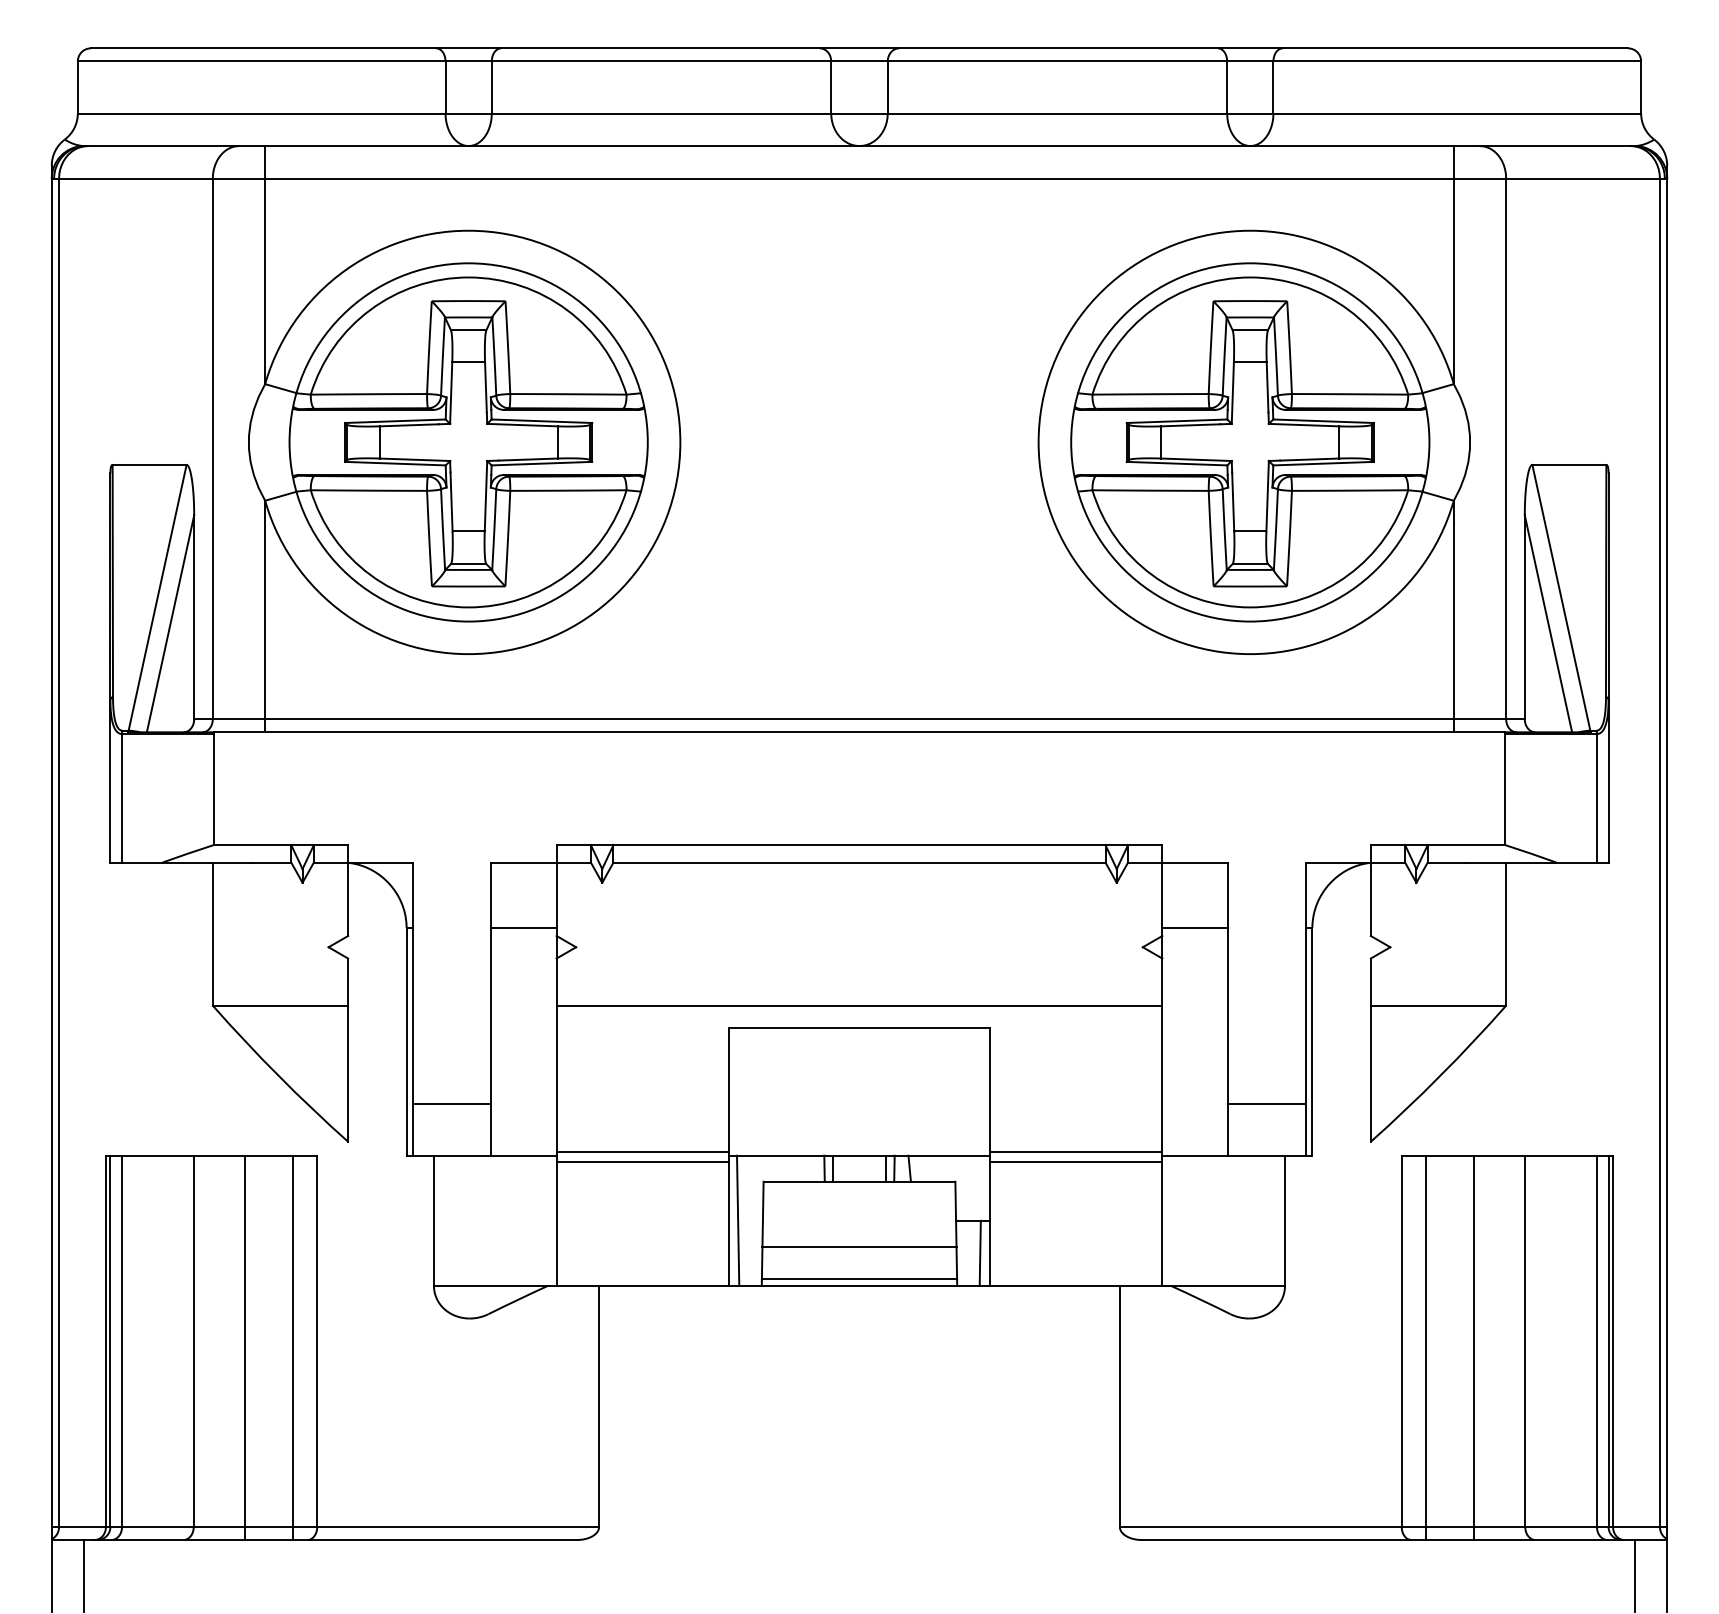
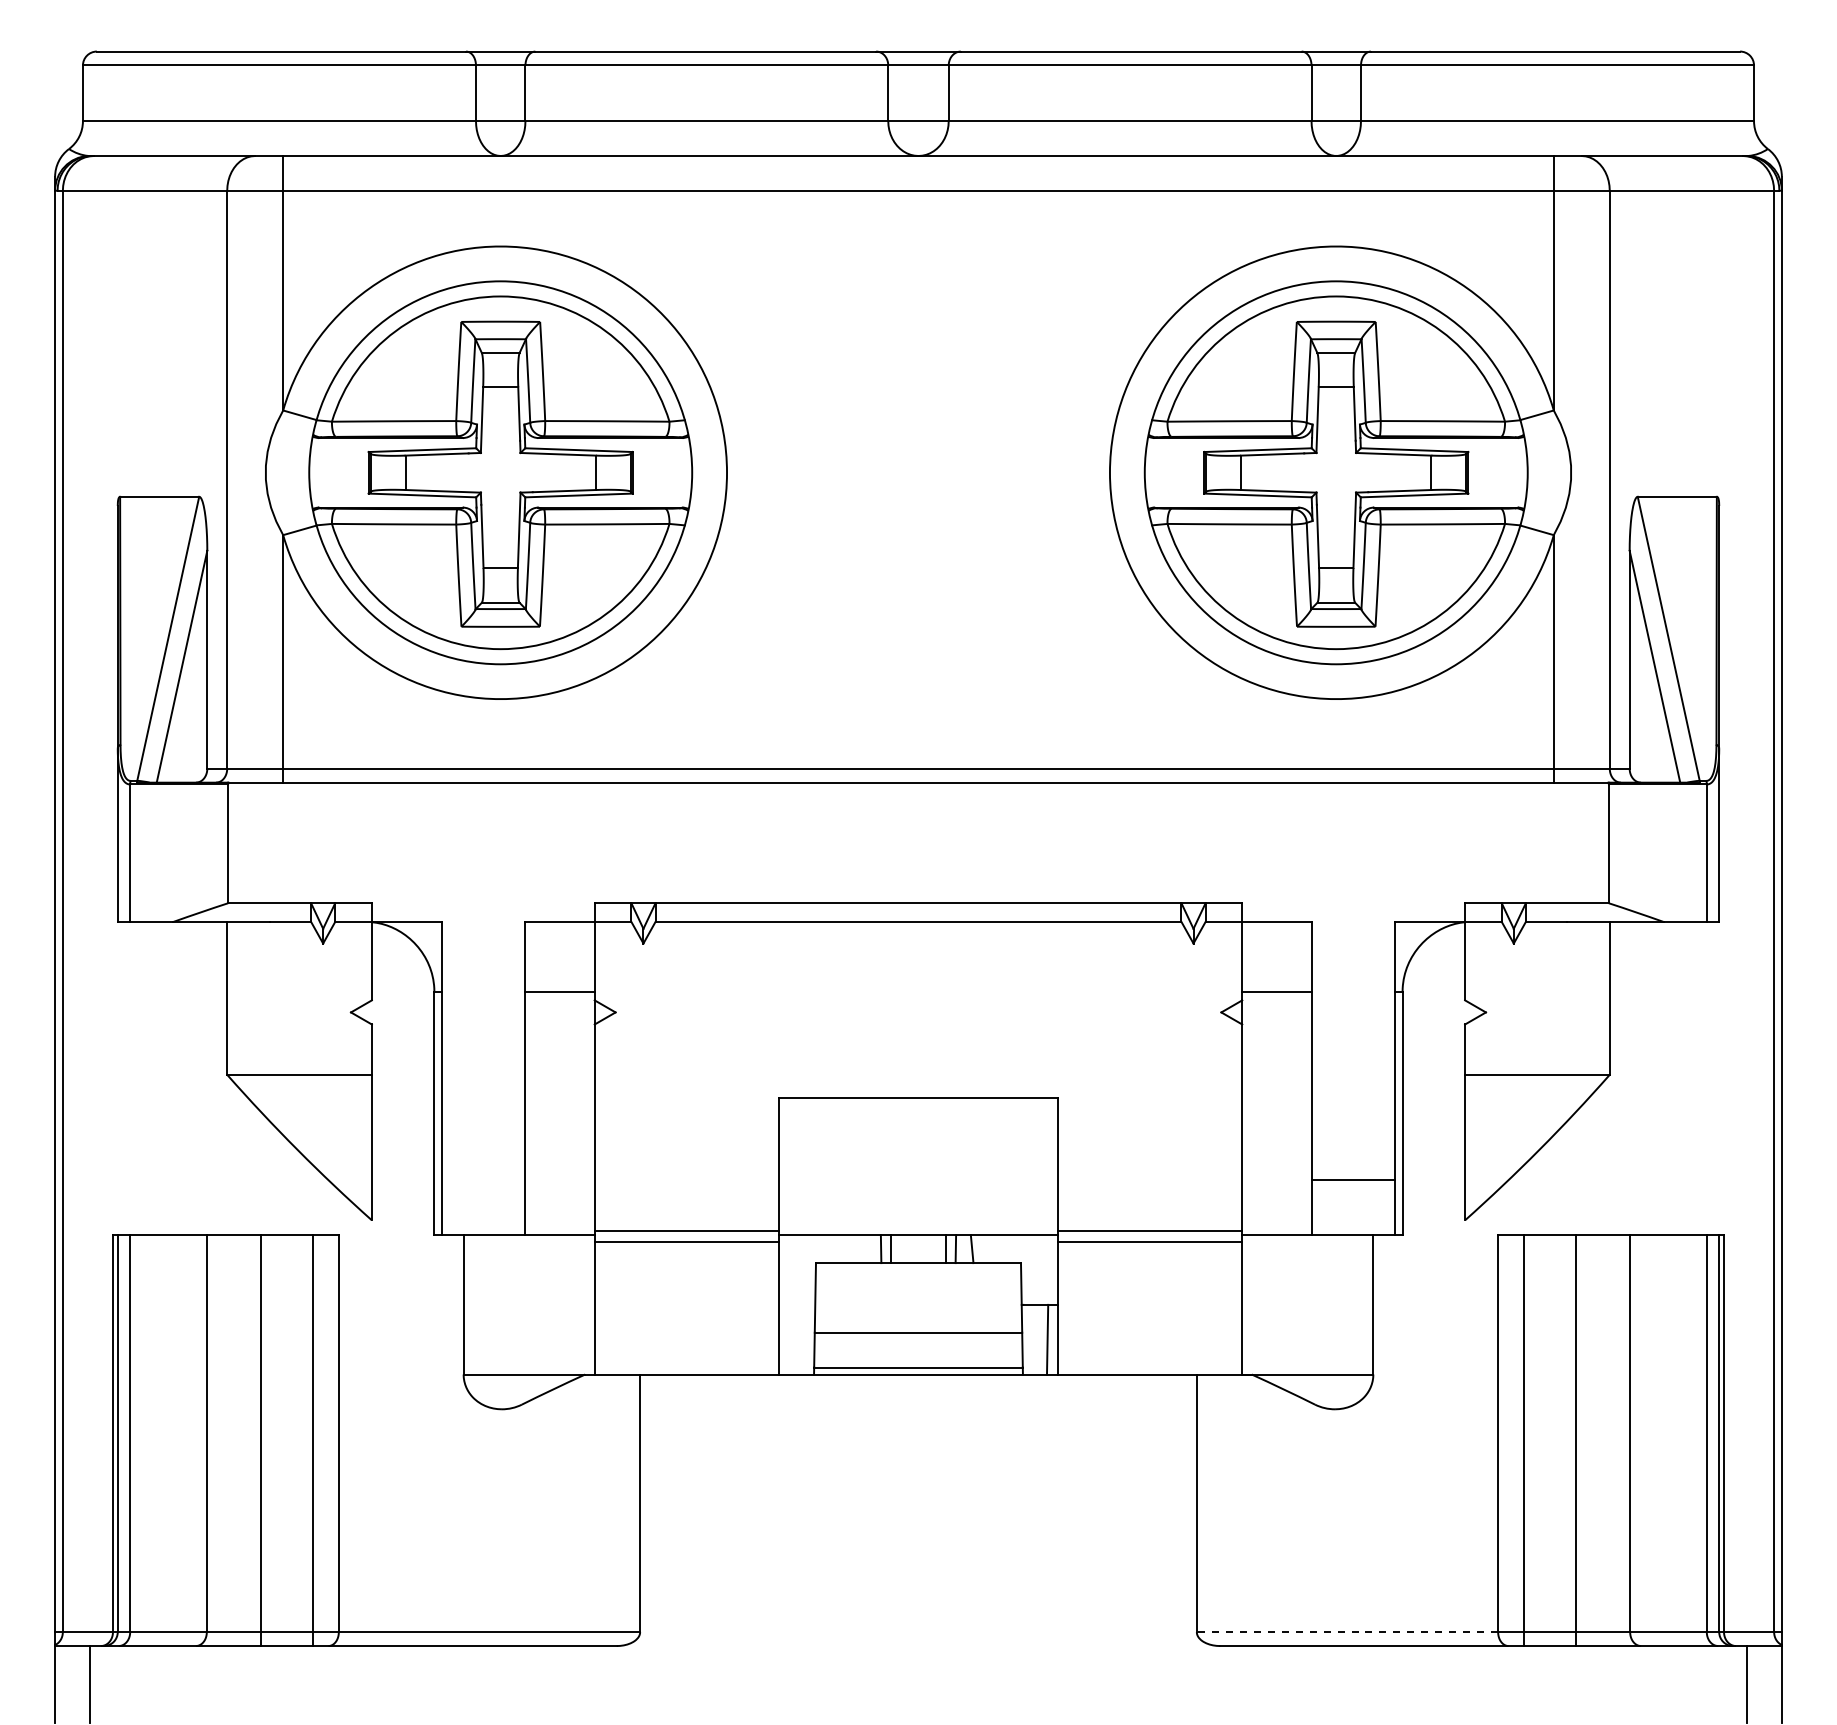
line: (859, 1006) -> (918, 1075), removed
line: (452, 1104) -> (483, 1180), removed
line: (737, 1220) -> (788, 1304), removed
line: (1260, 1527) -> (1347, 1632), solid -> dashed

